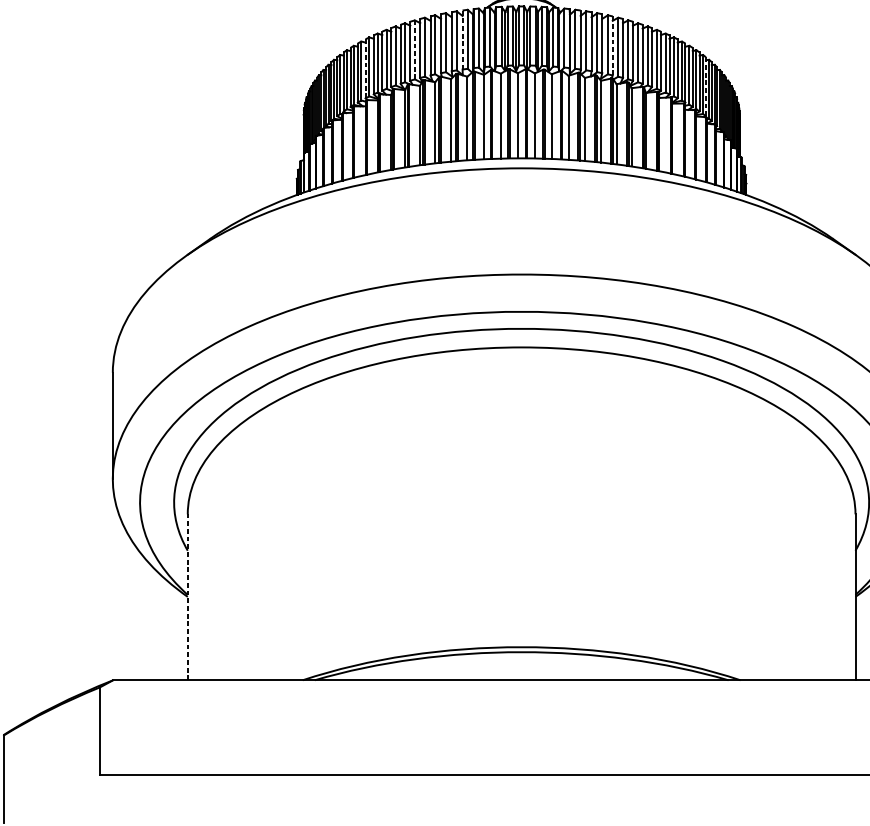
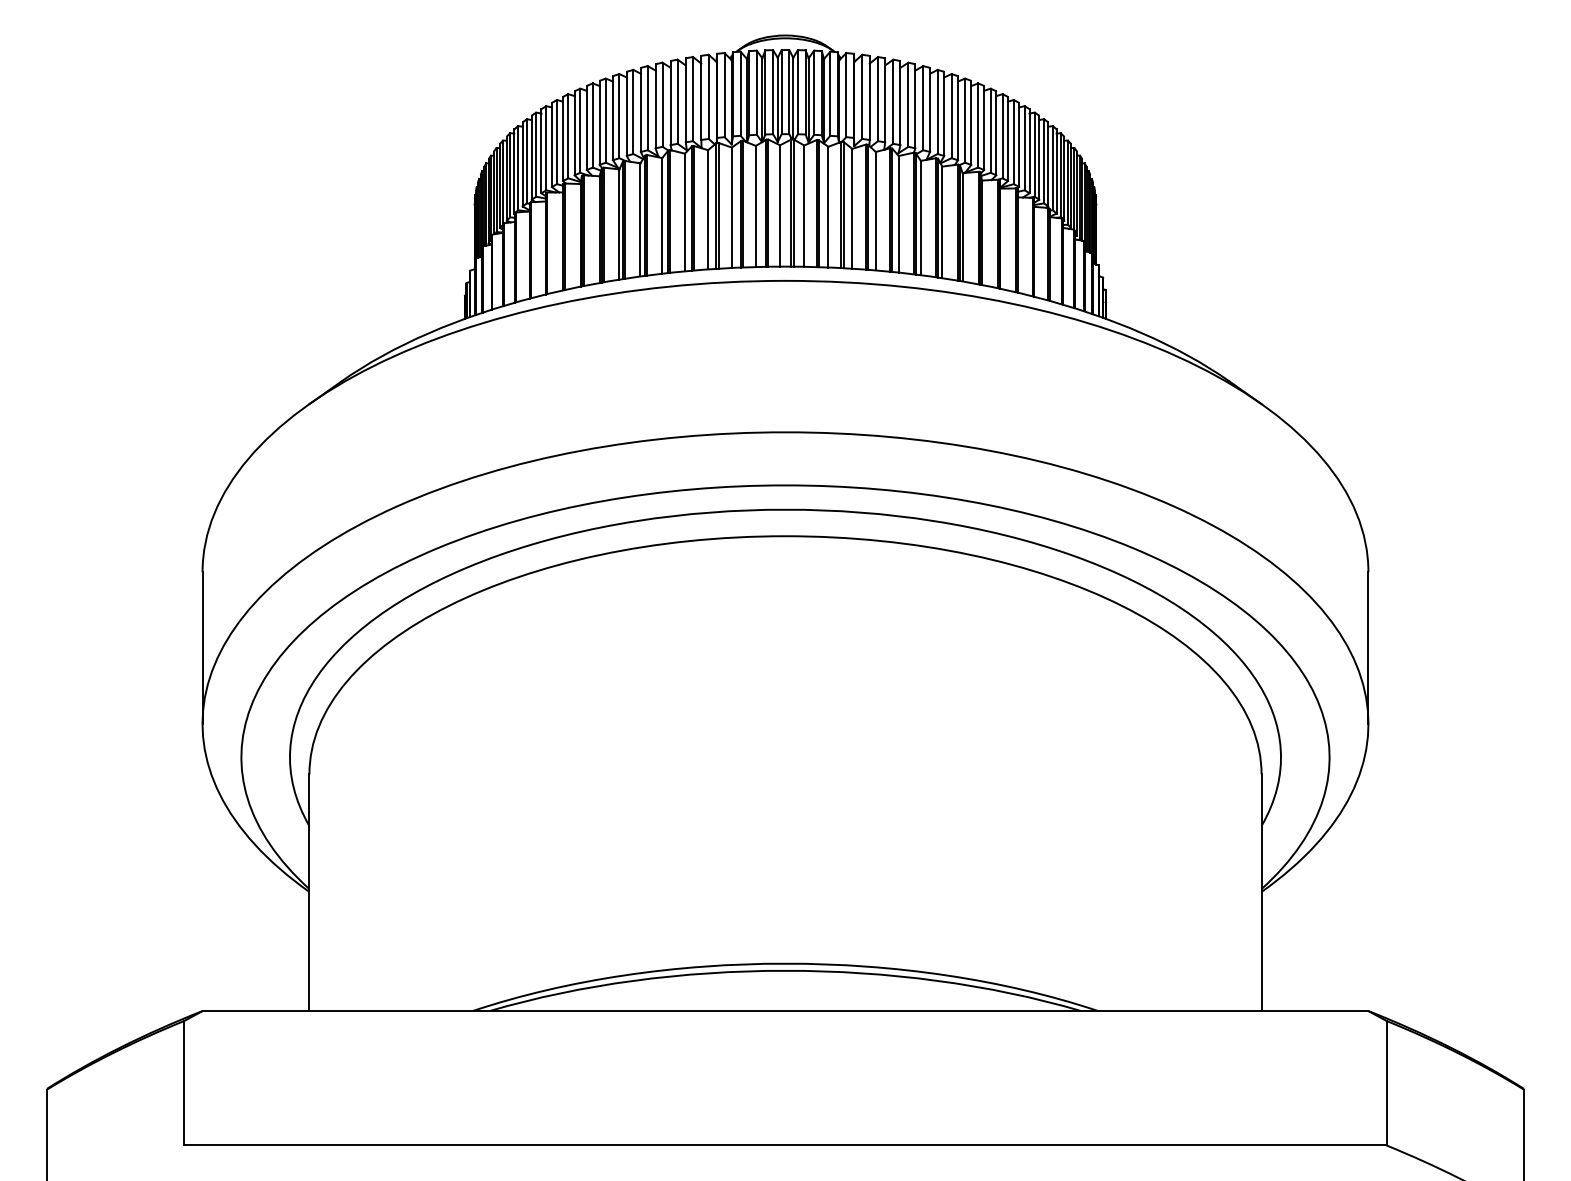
line: (462, 39) -> (701, 97), dashed -> solid
line: (612, 46) -> (915, 106), dashed -> solid
line: (415, 50) -> (633, 112), dashed -> solid
line: (365, 68) -> (562, 138), dashed -> solid
line: (706, 87) -> (1048, 165), dashed -> solid
line: (187, 597) -> (309, 892), dashed -> solid

